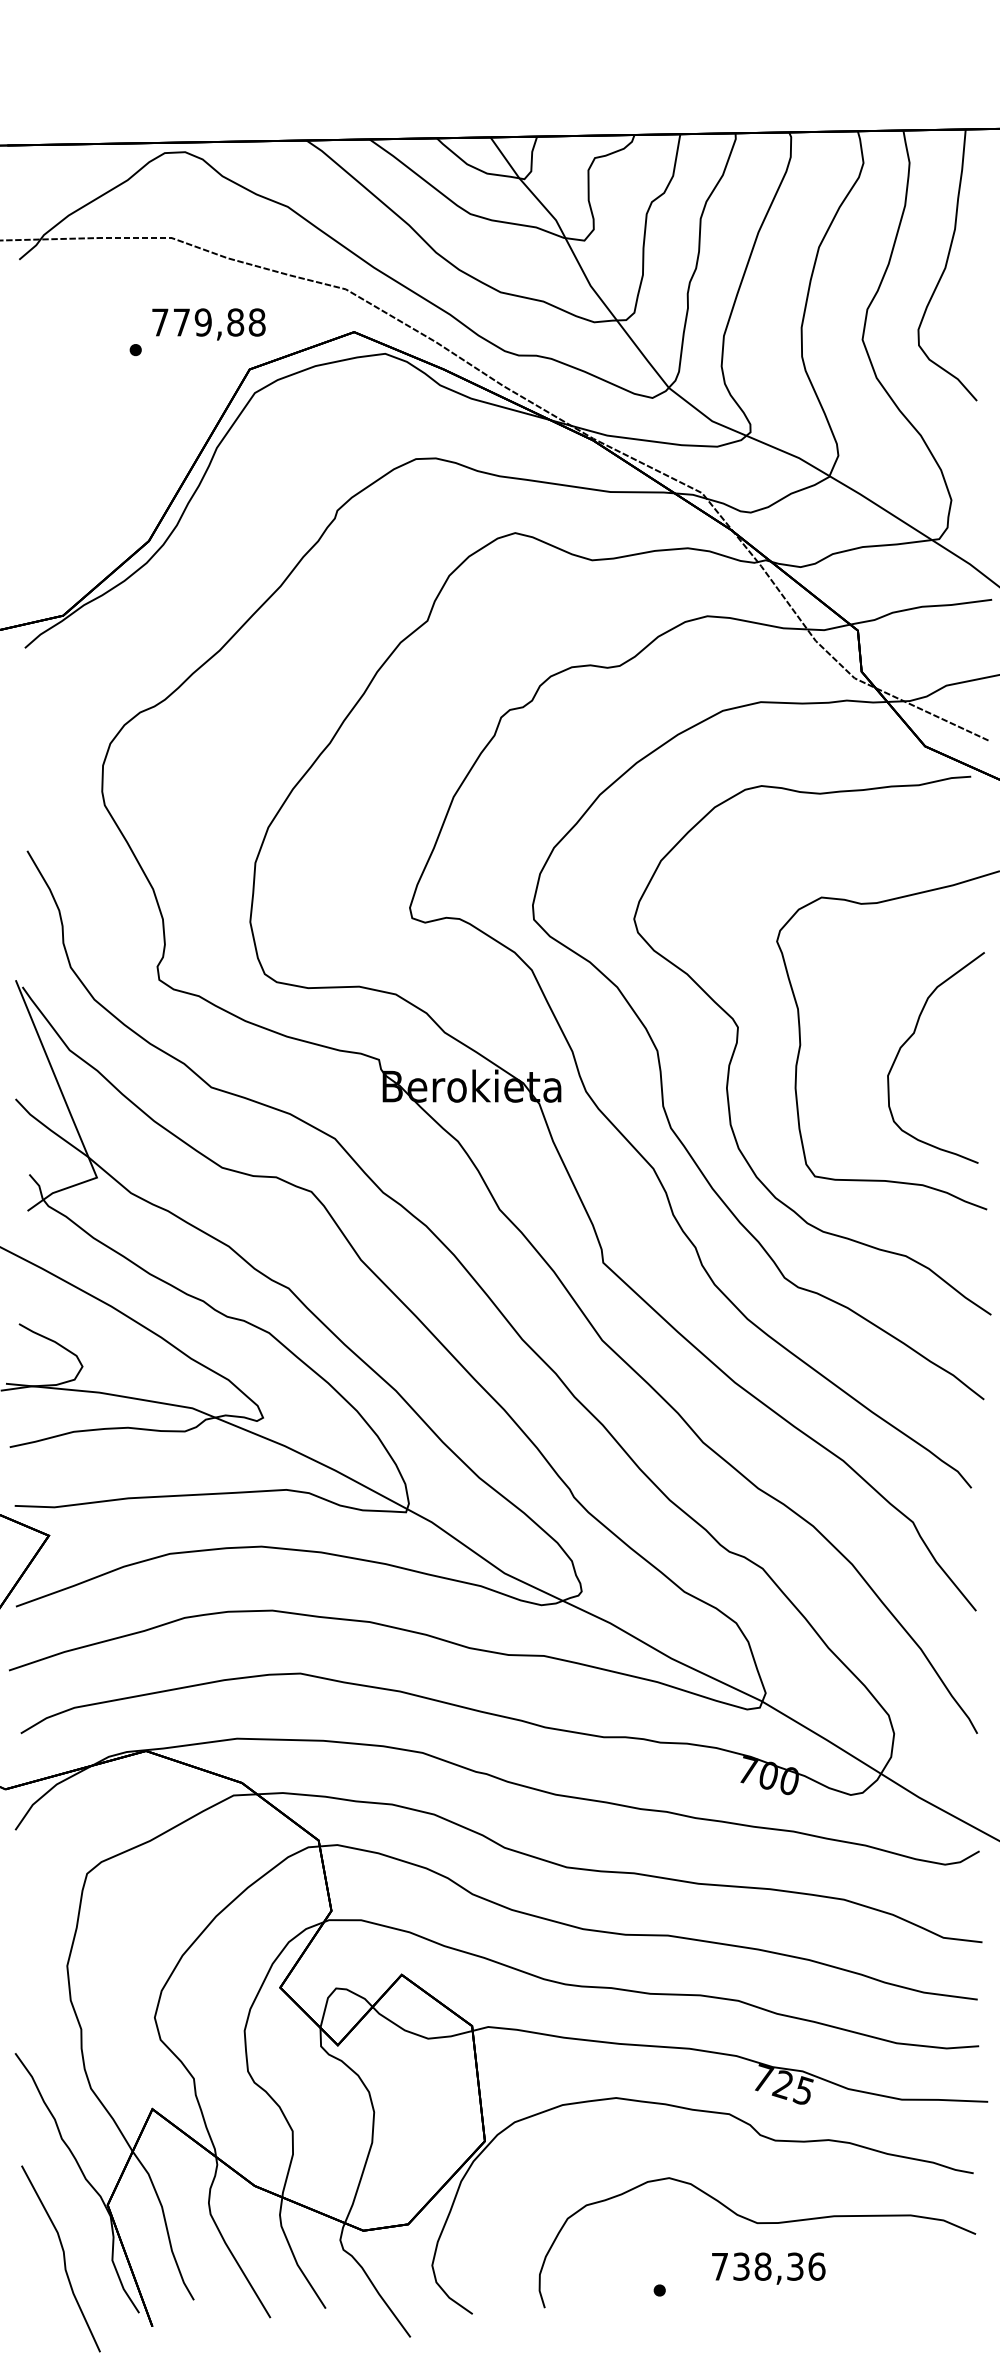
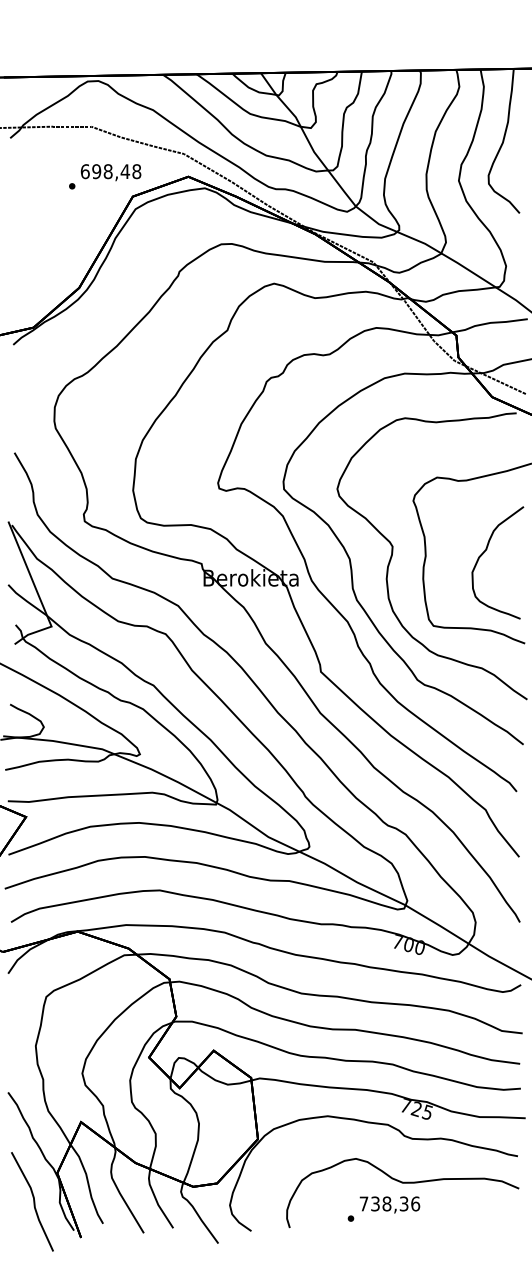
text: (198, 322) -> (105, 171), 779,88 -> 698,48
text: (767, 2267) -> (389, 1204), moved

